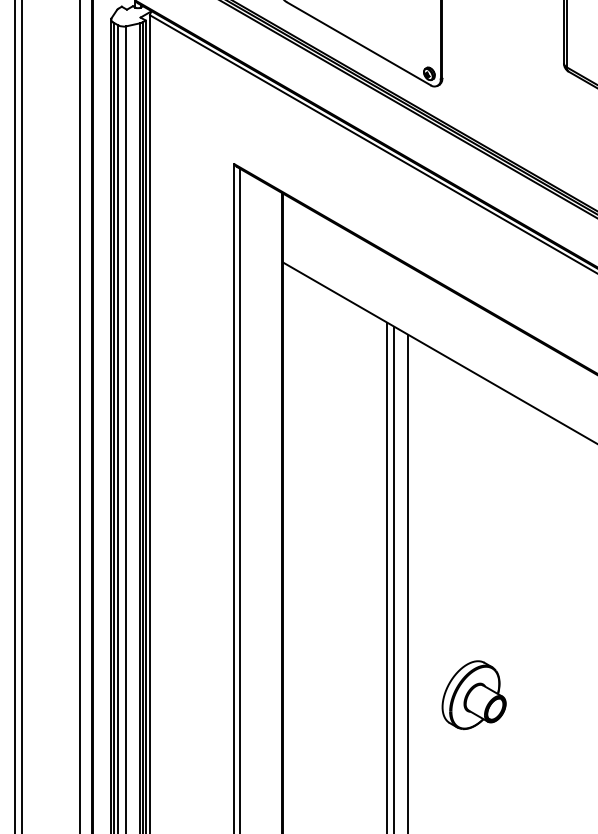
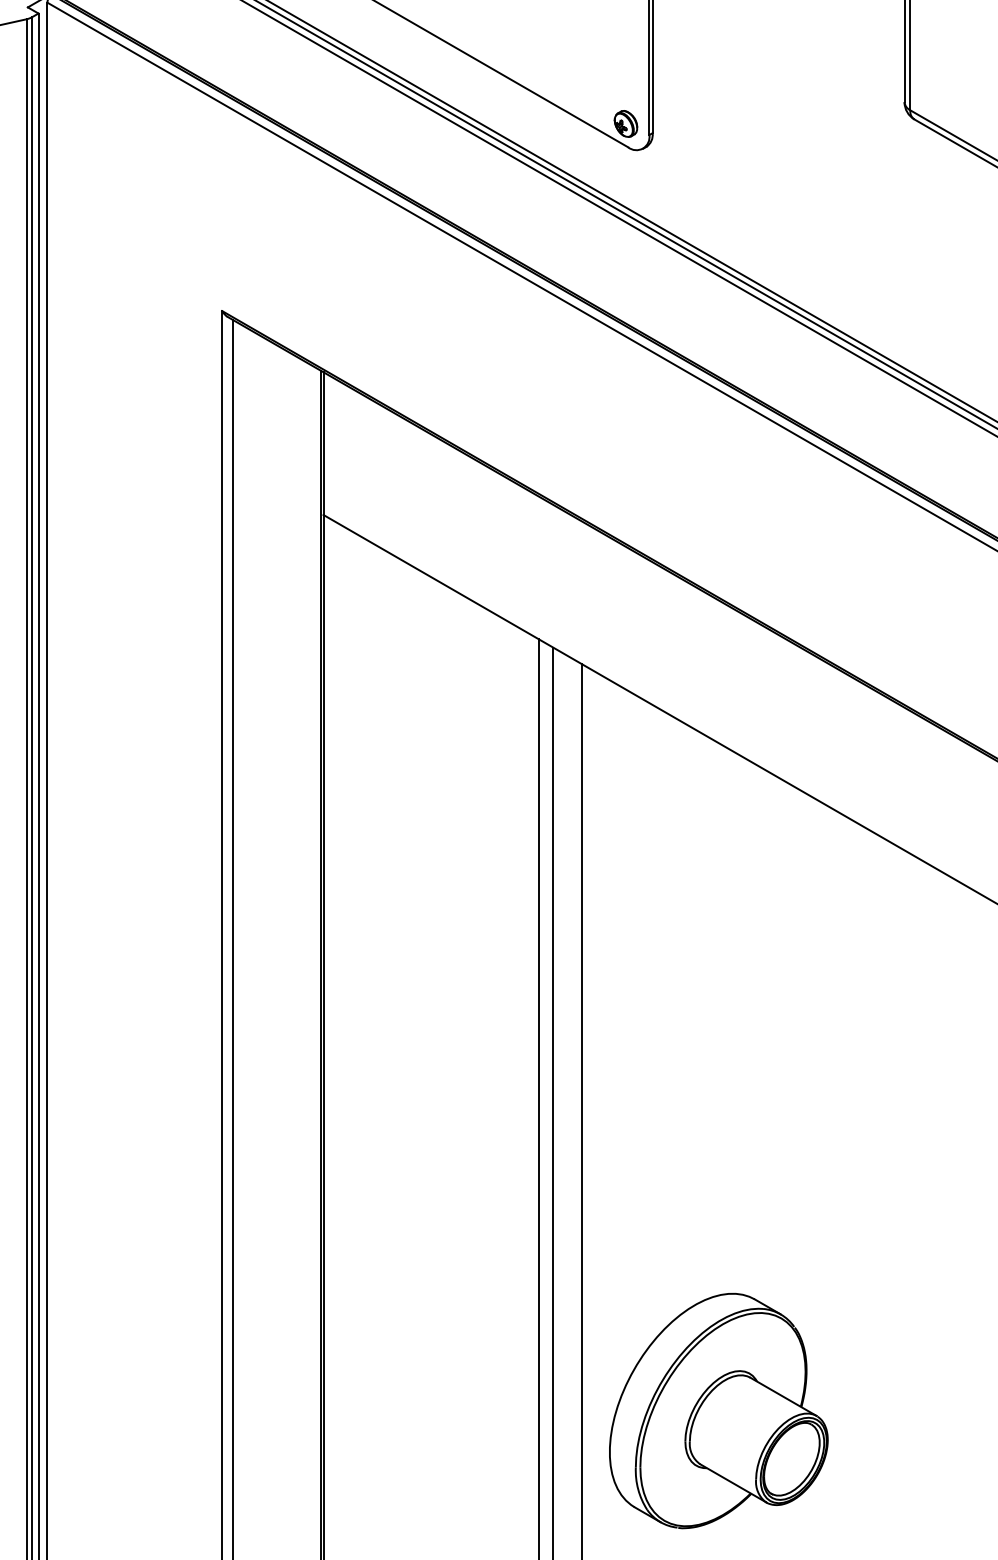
part: (473, 694) -> (717, 1409), size x1.67

